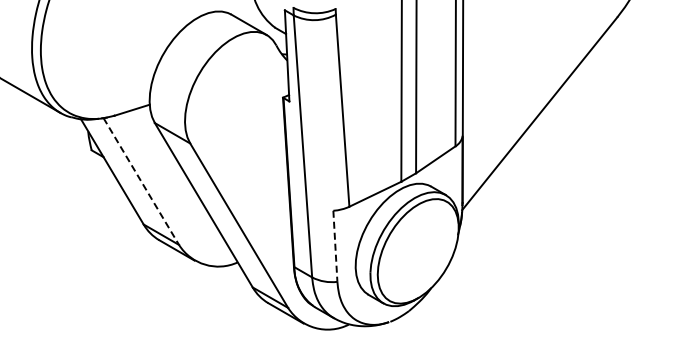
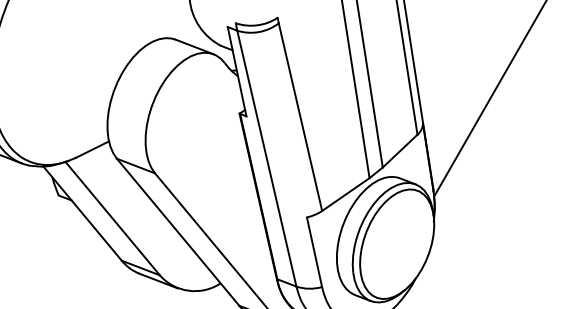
line: (141, 181) -> (112, 218), dashed -> solid
line: (335, 246) -> (314, 252), dashed -> solid

